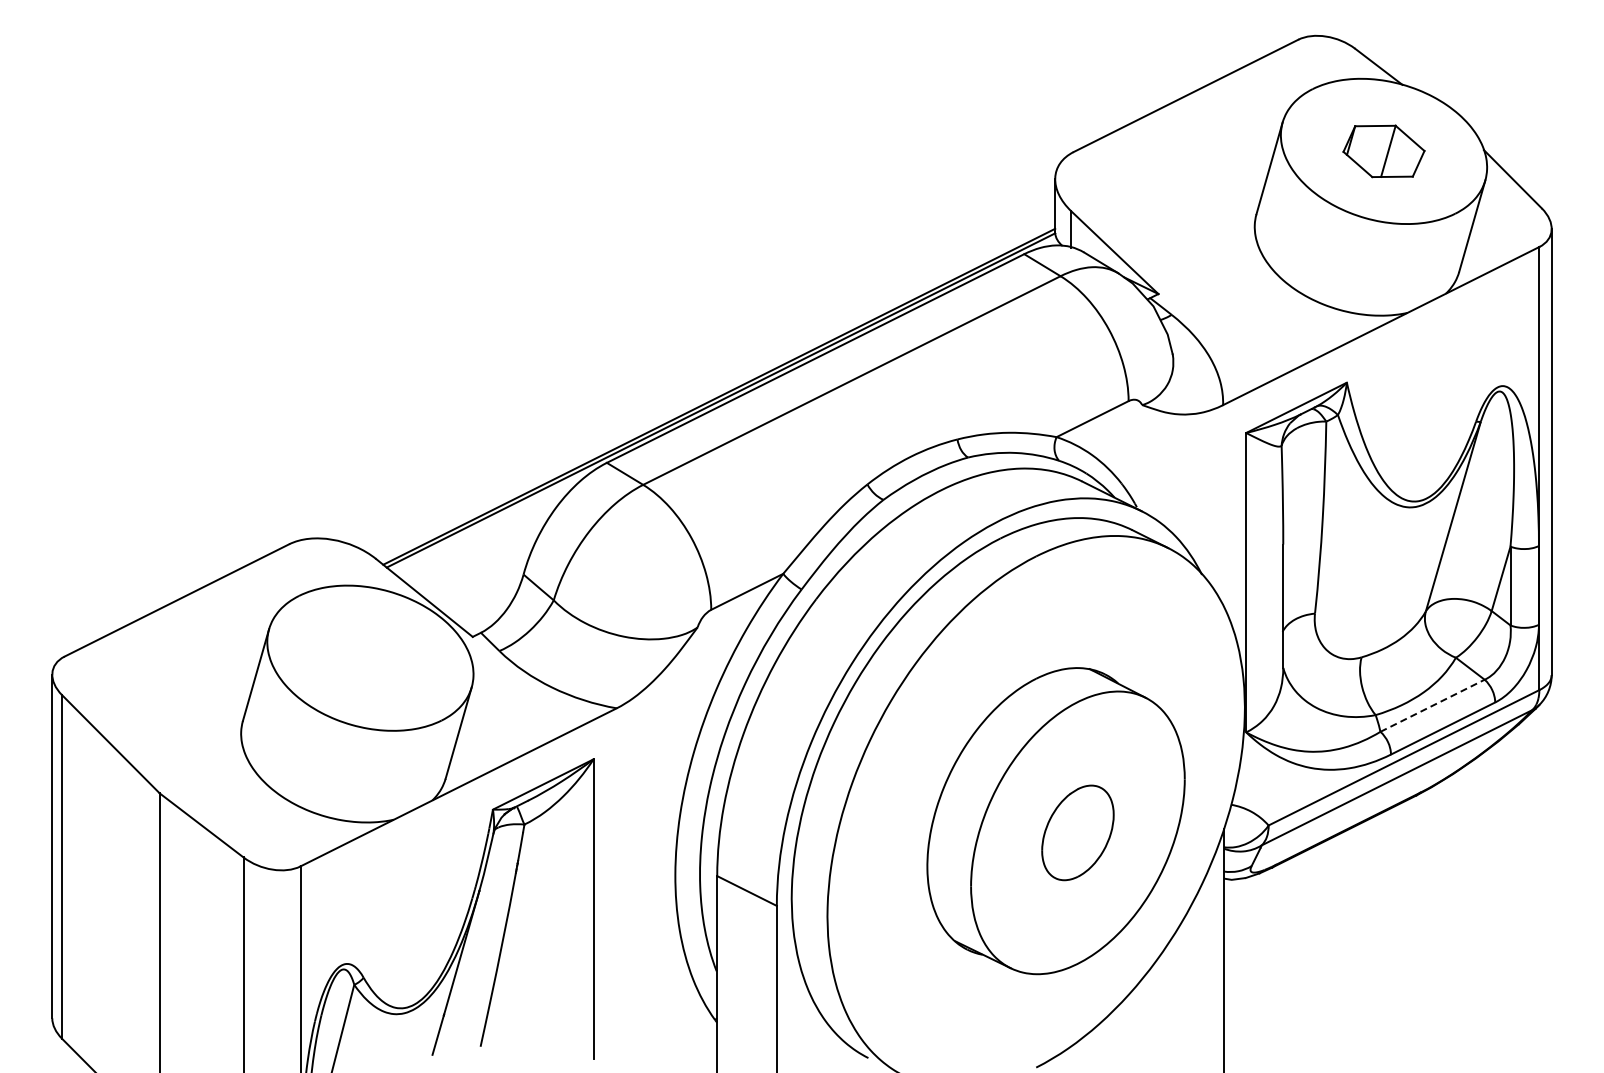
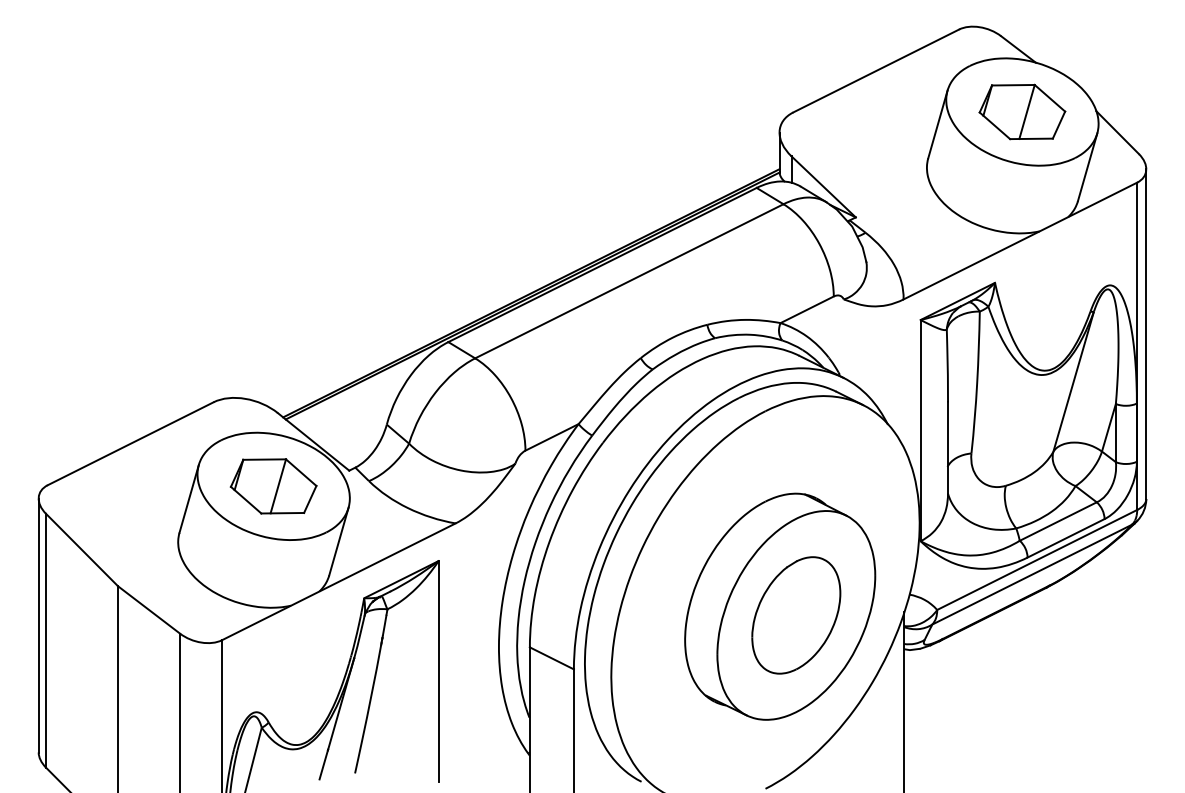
part: (1383, 151) -> (1022, 112), size x1.43
part: (370, 657) -> (273, 485), added
line: (1433, 705) -> (1058, 521), dashed -> solid
part: (1077, 832) -> (796, 615), size x1.67

